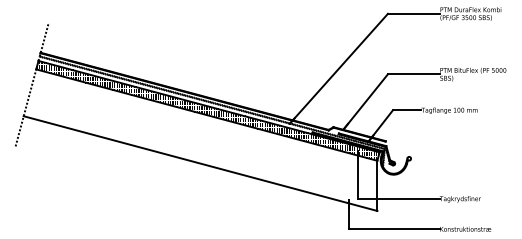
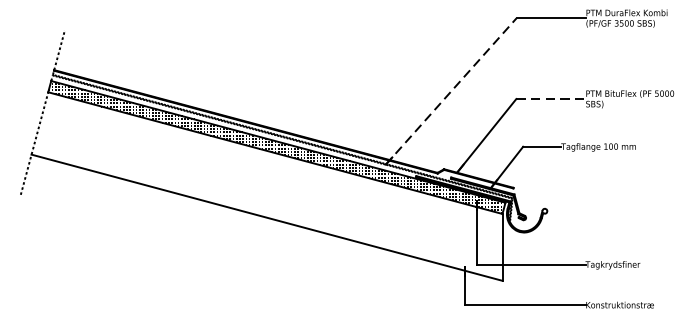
line: (338, 68) -> (450, 91), solid -> dashed
line: (413, 74) -> (550, 99), solid -> dashed

